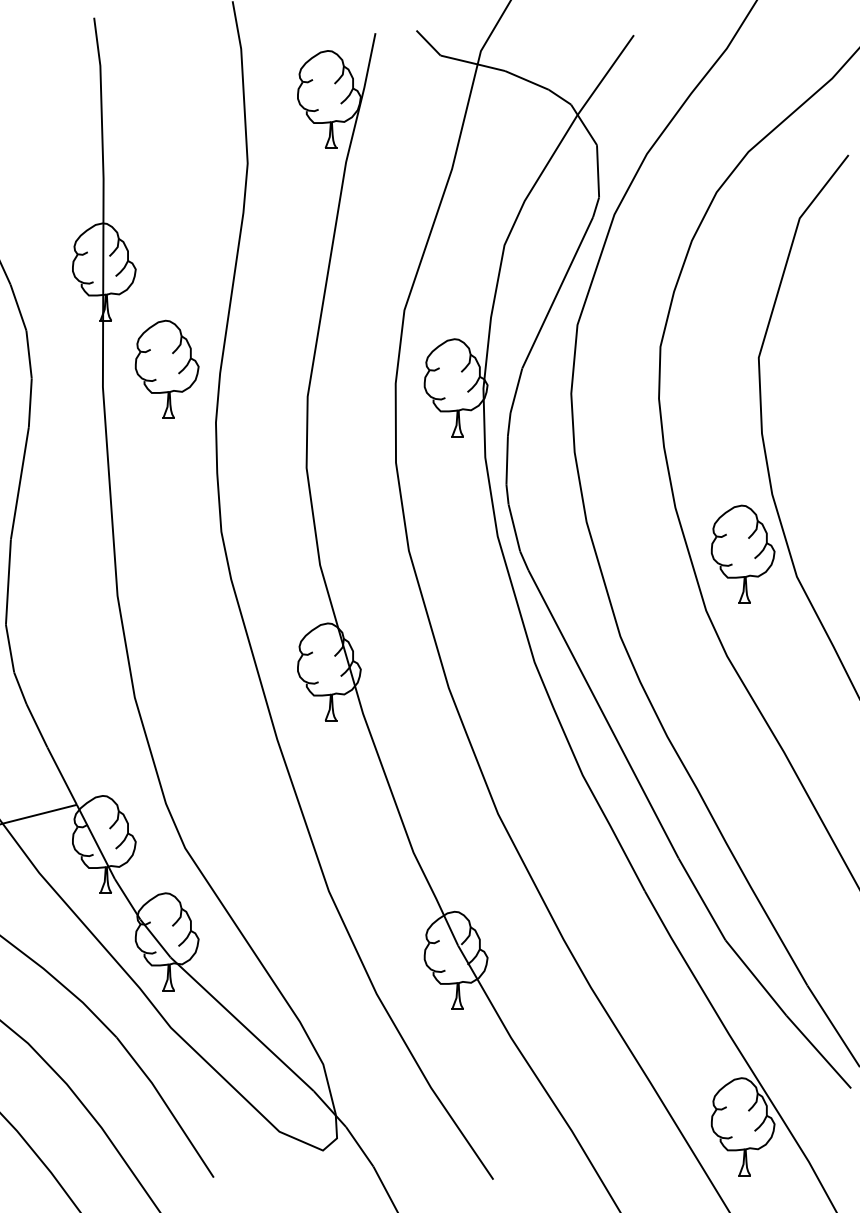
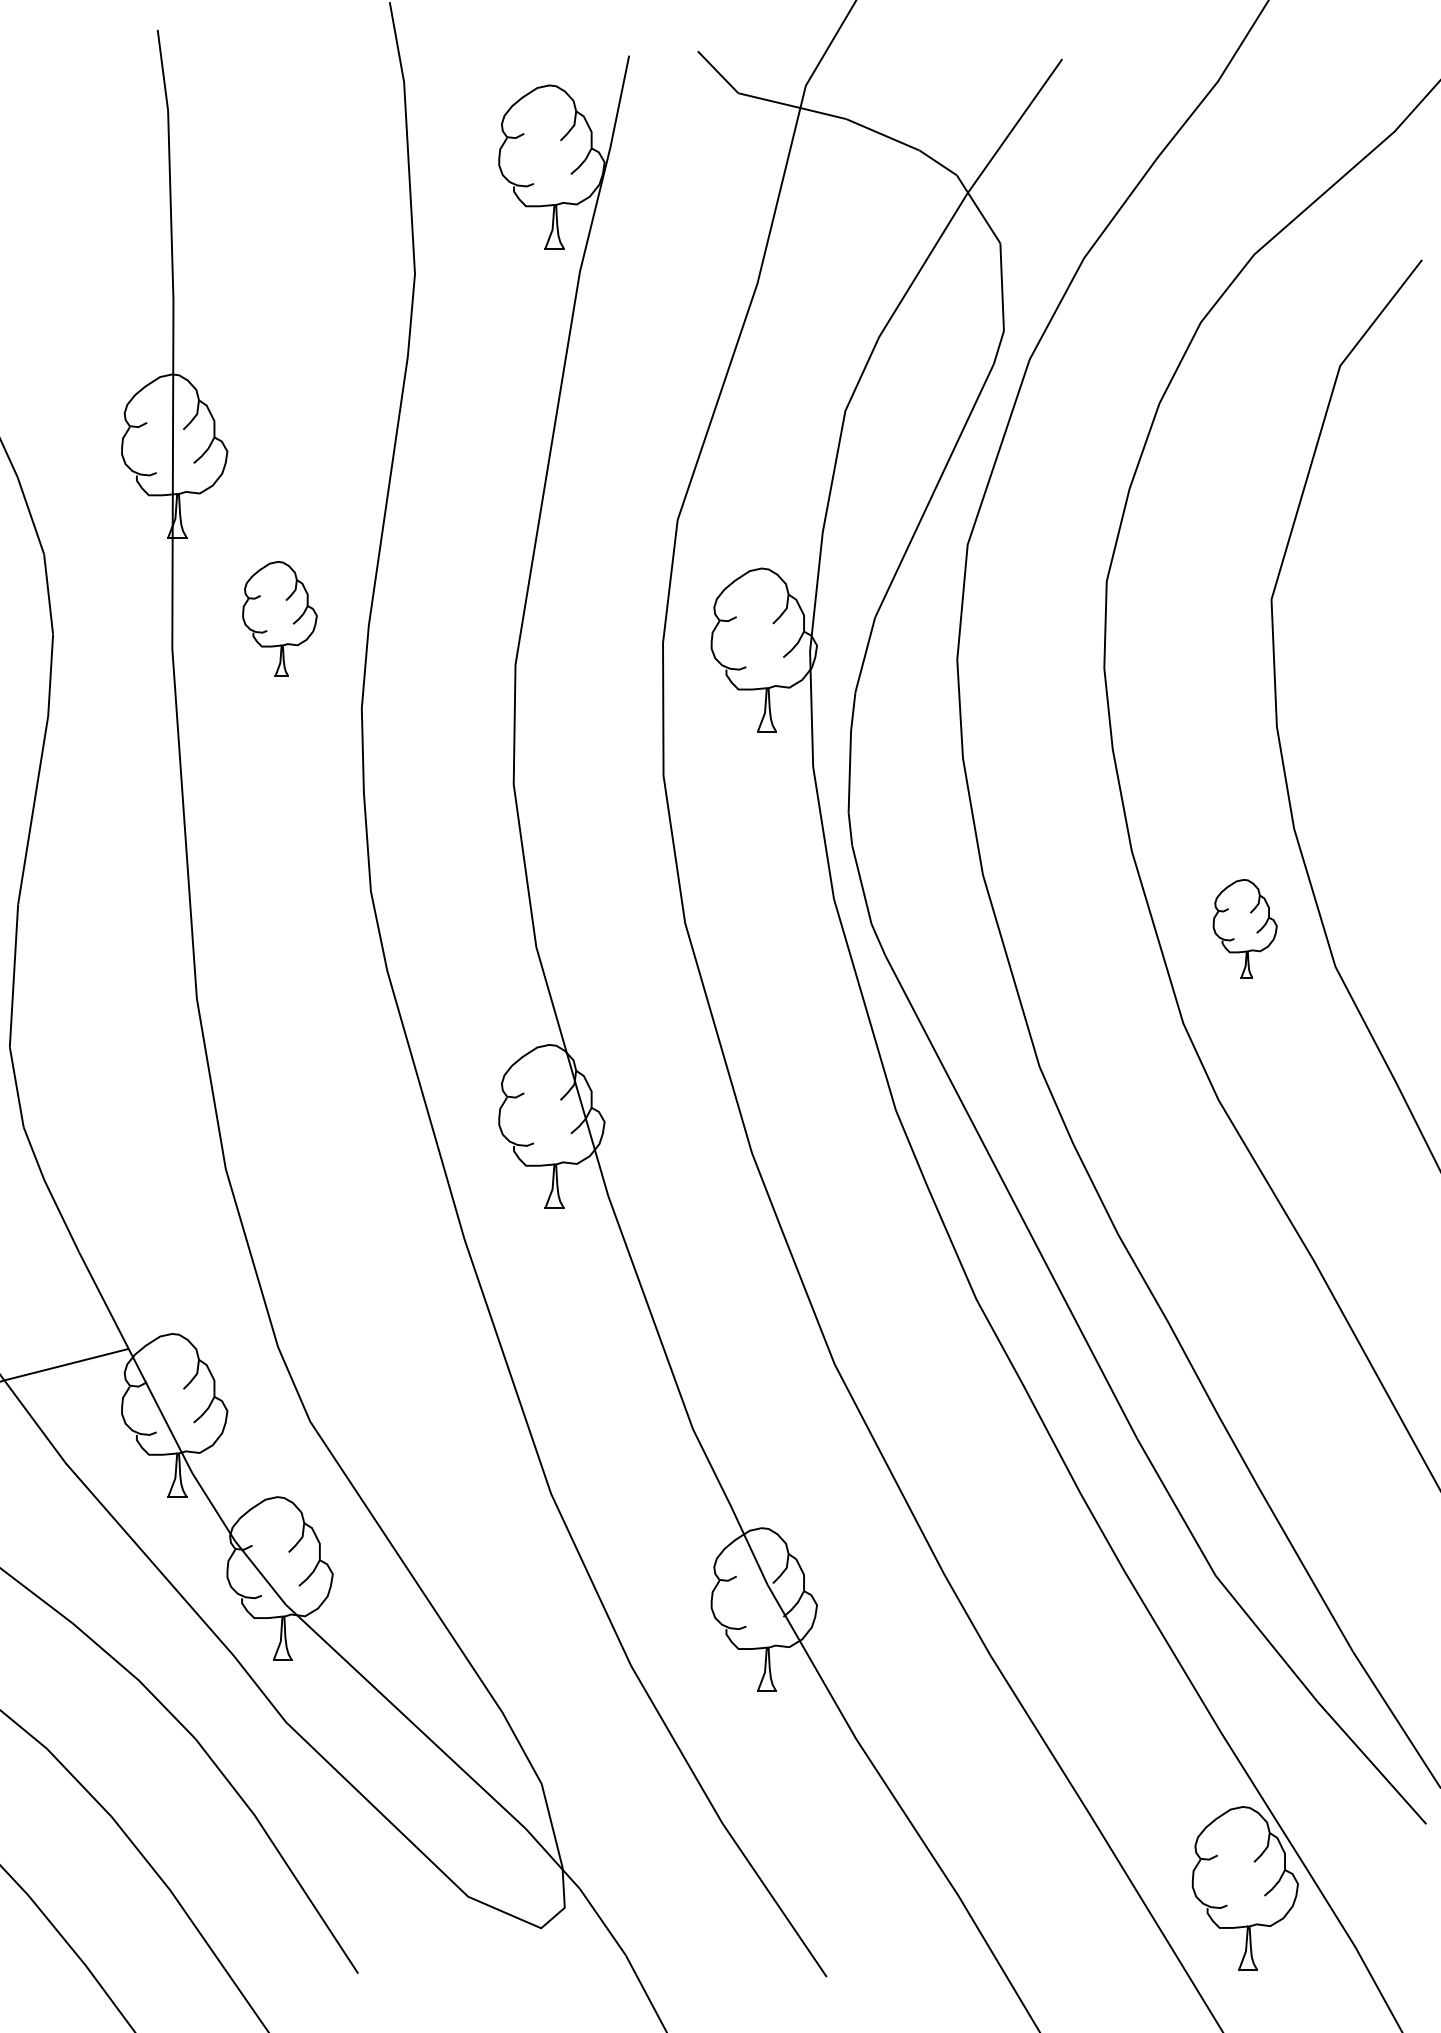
part: (166, 368) -> (278, 617), size x0.7
part: (742, 553) -> (1244, 927), size x0.6

